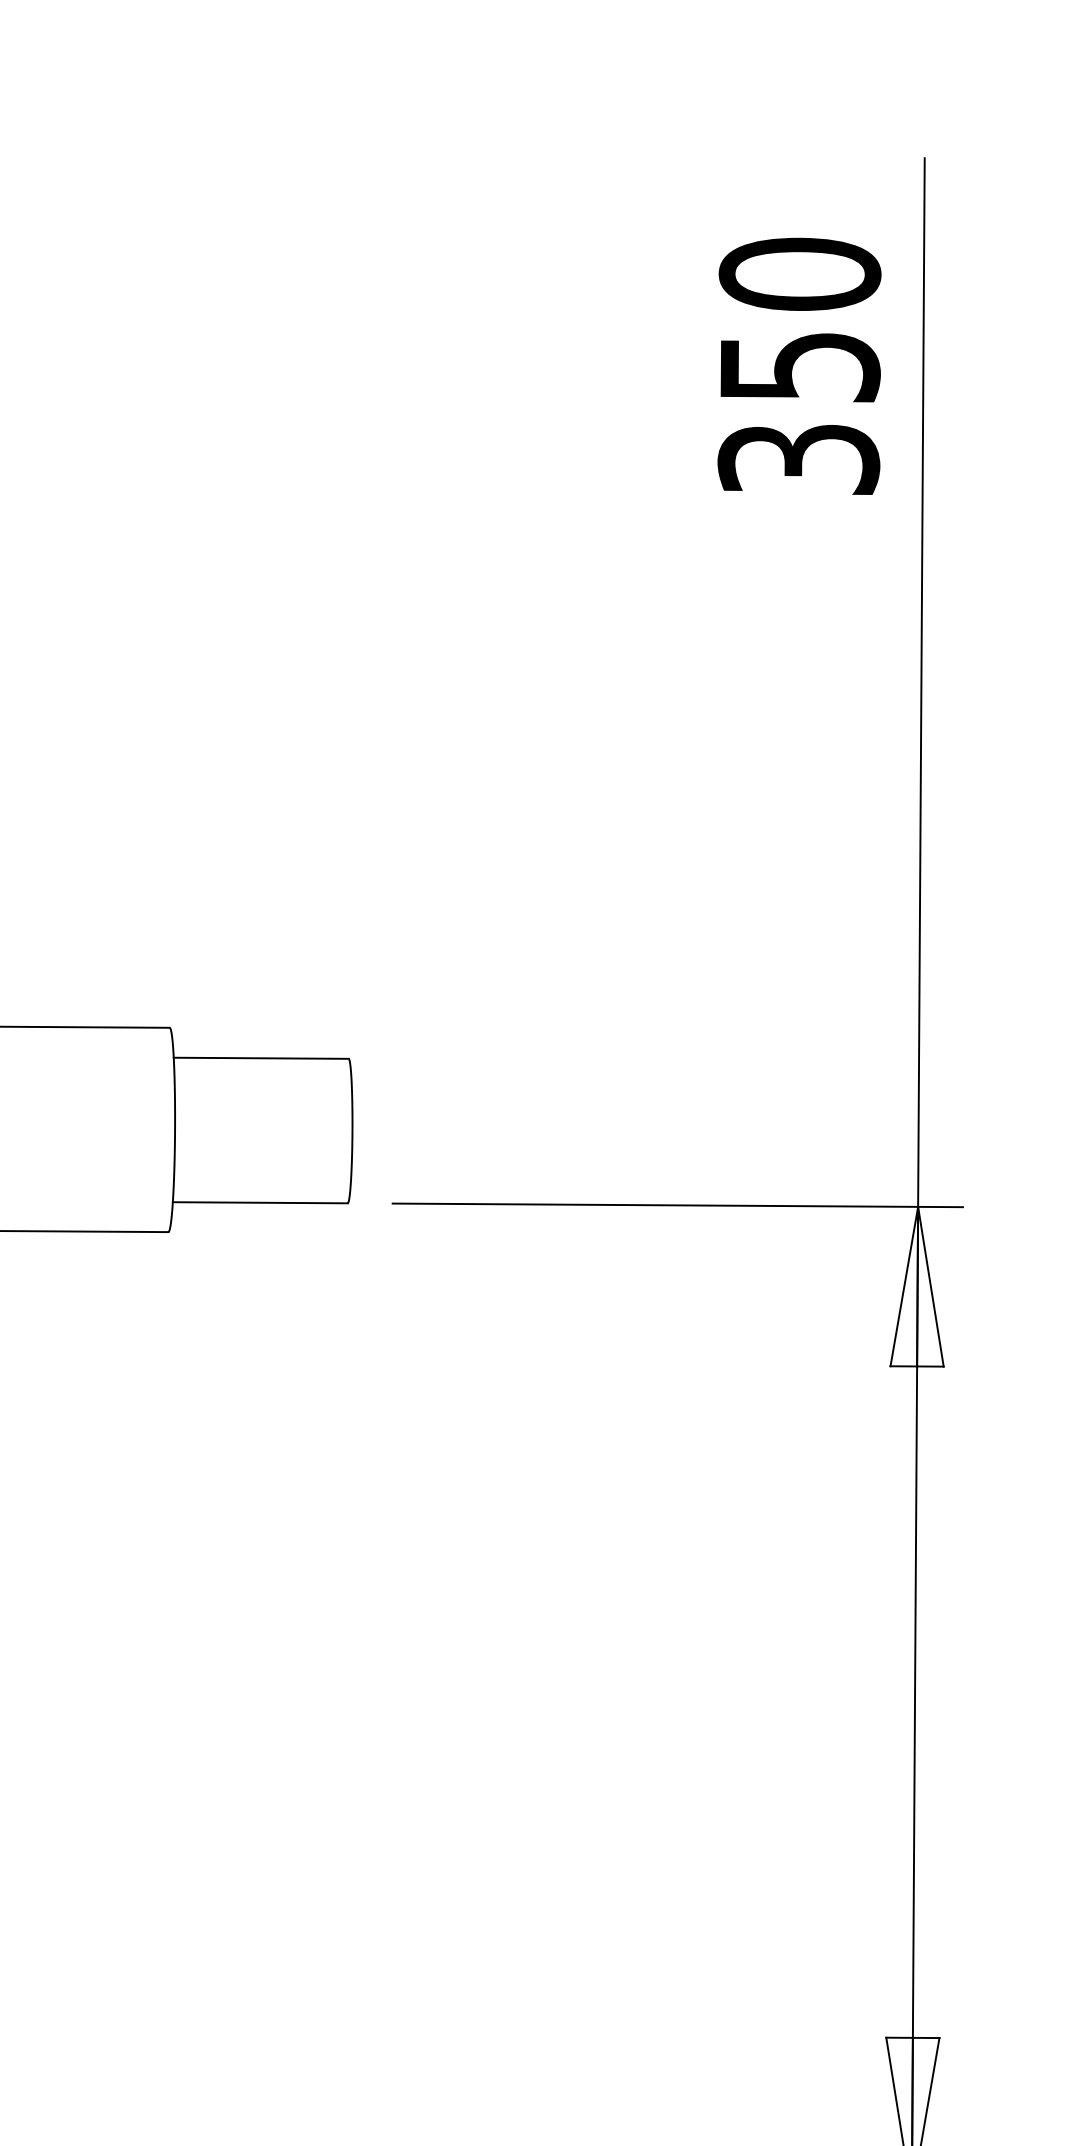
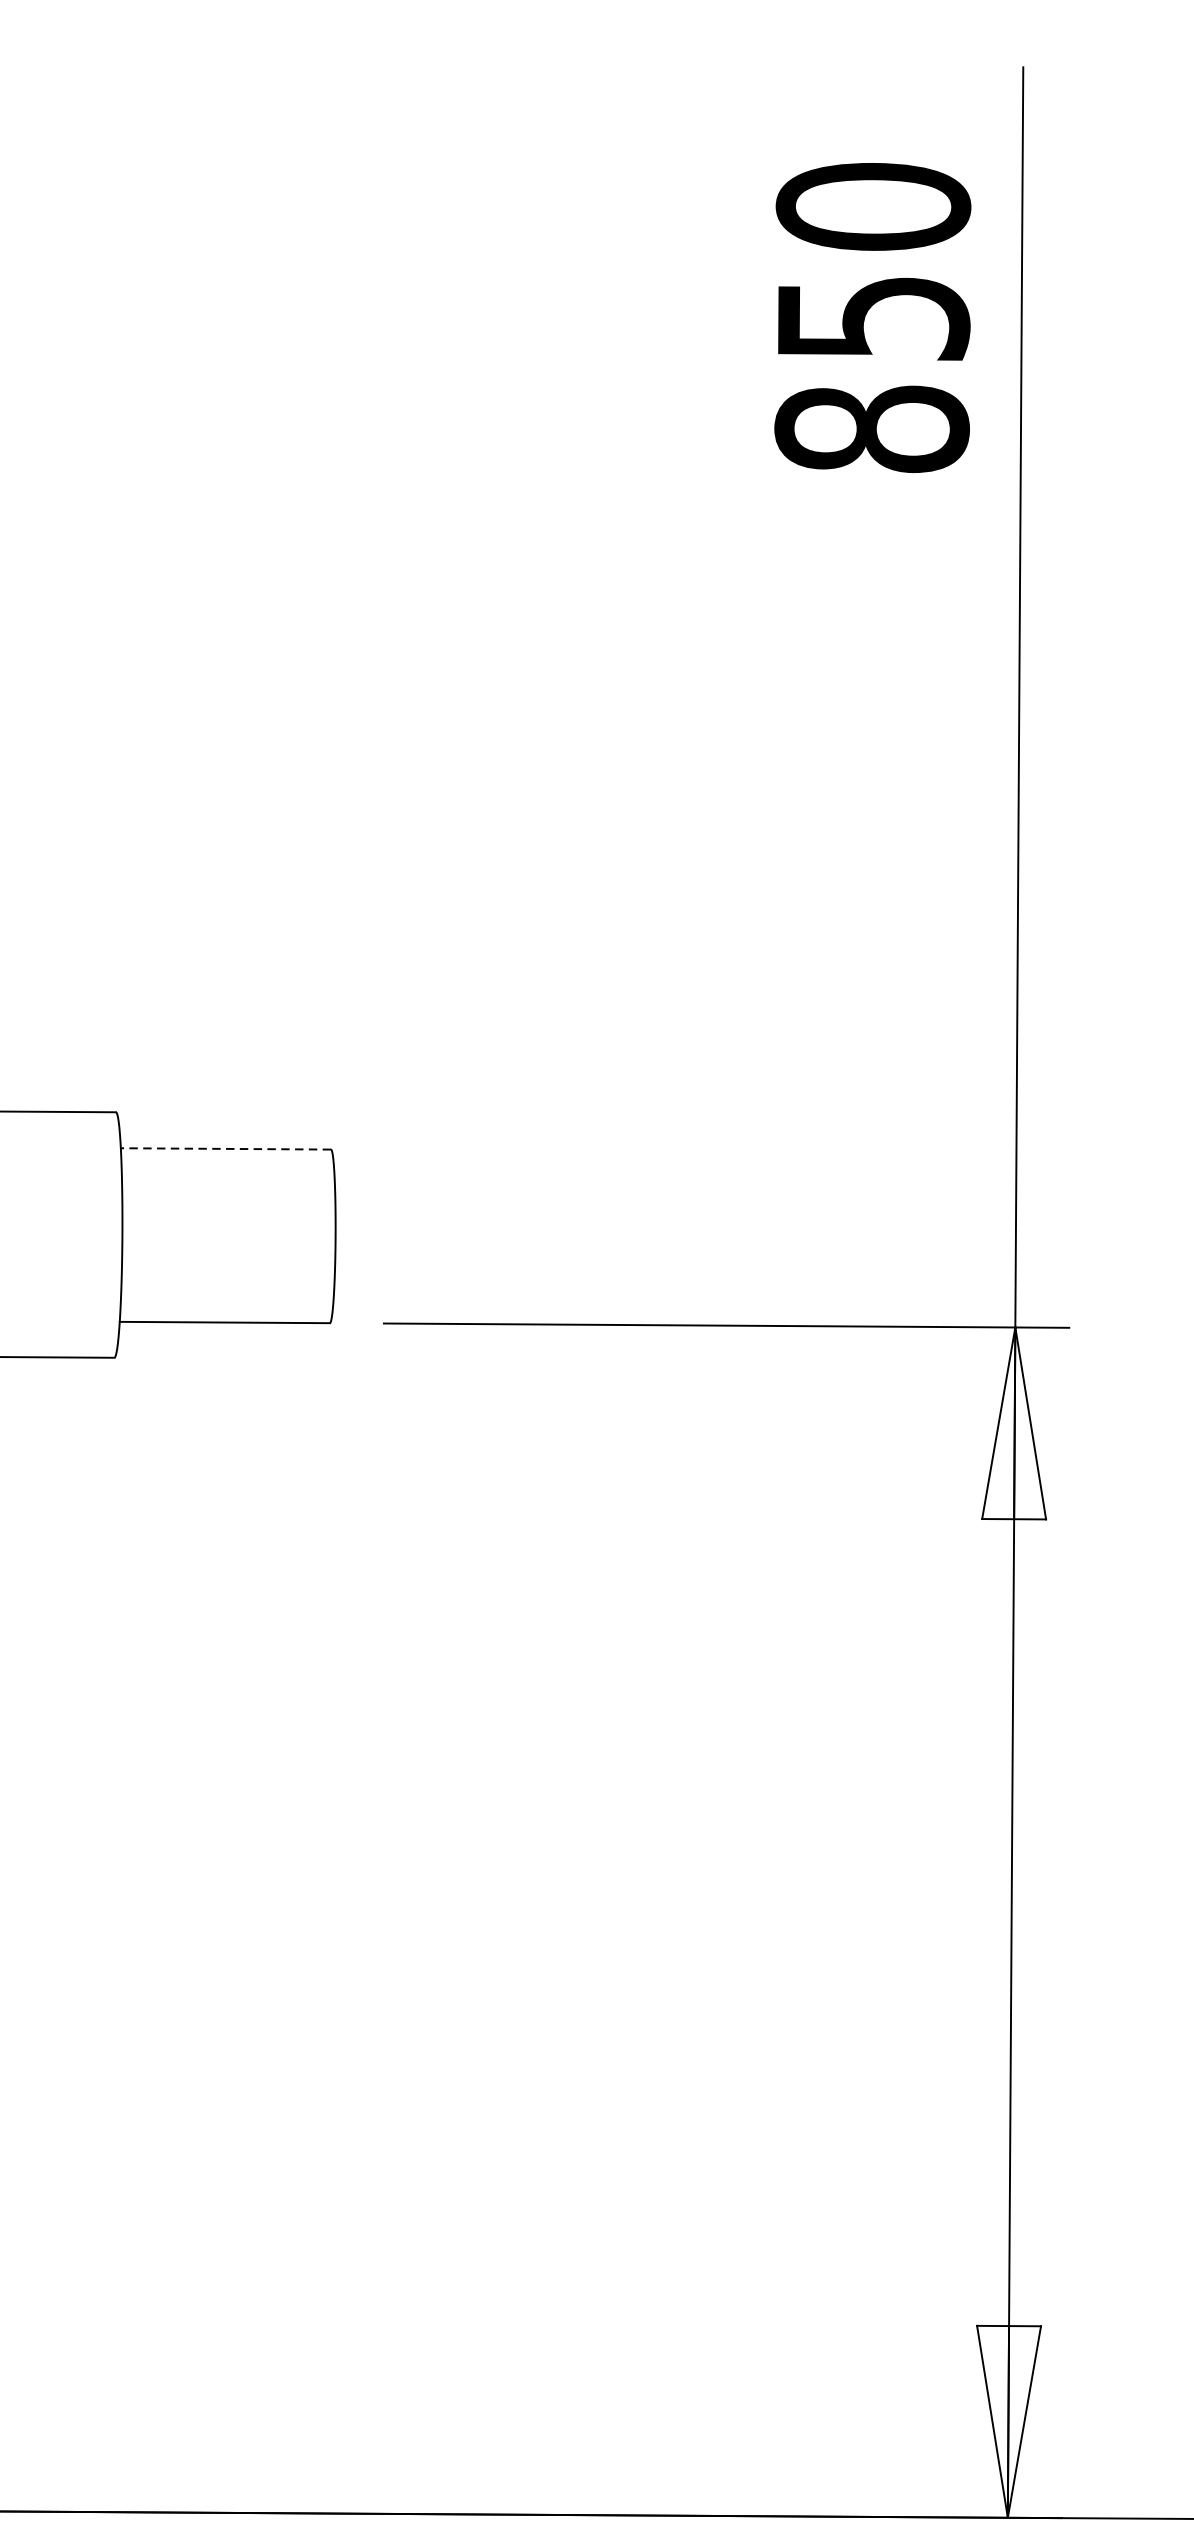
text: (798, 459) -> (871, 429), 350 -> 850
line: (260, 1058) -> (225, 1149), solid -> dashed

